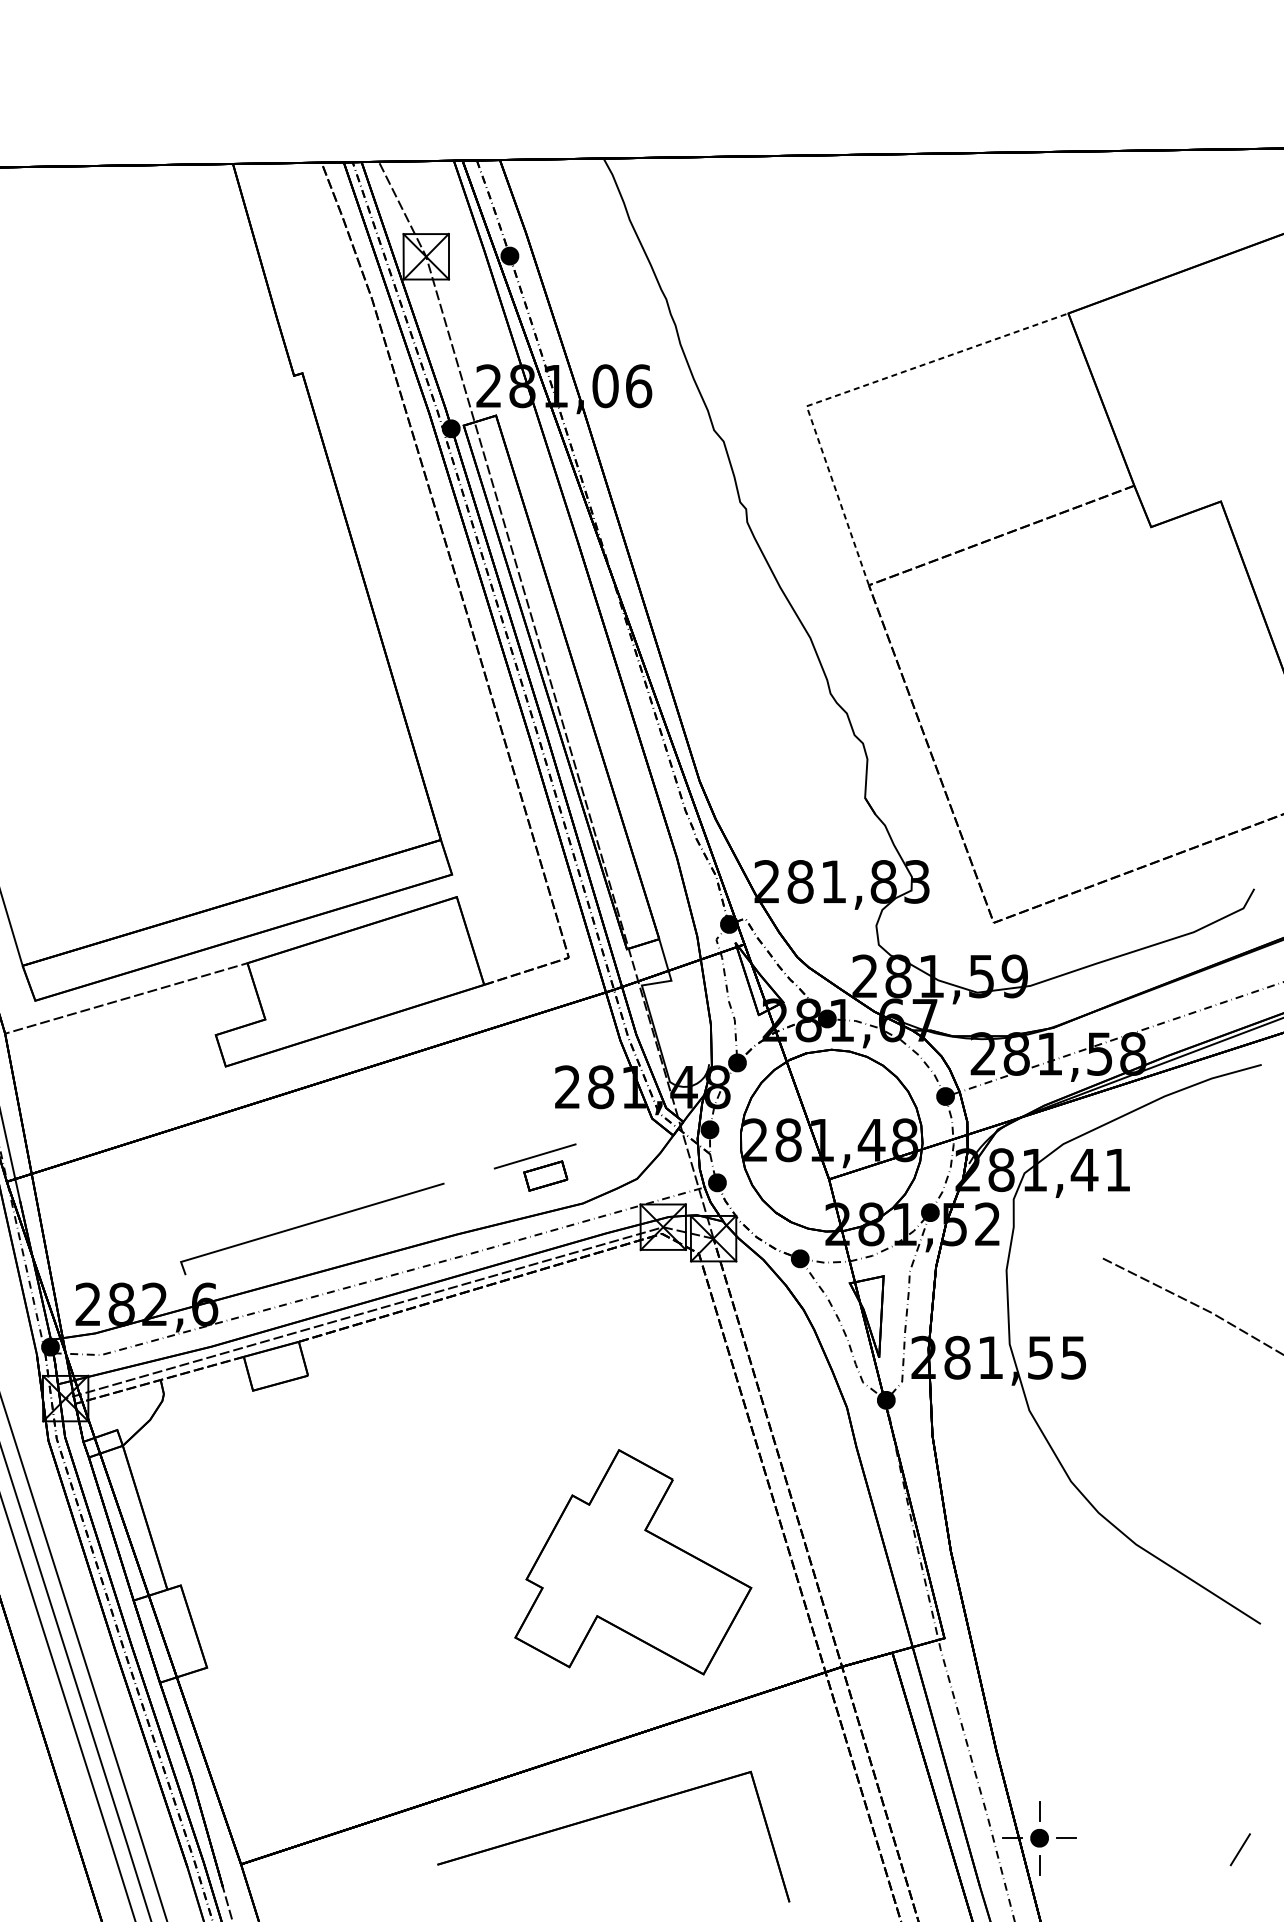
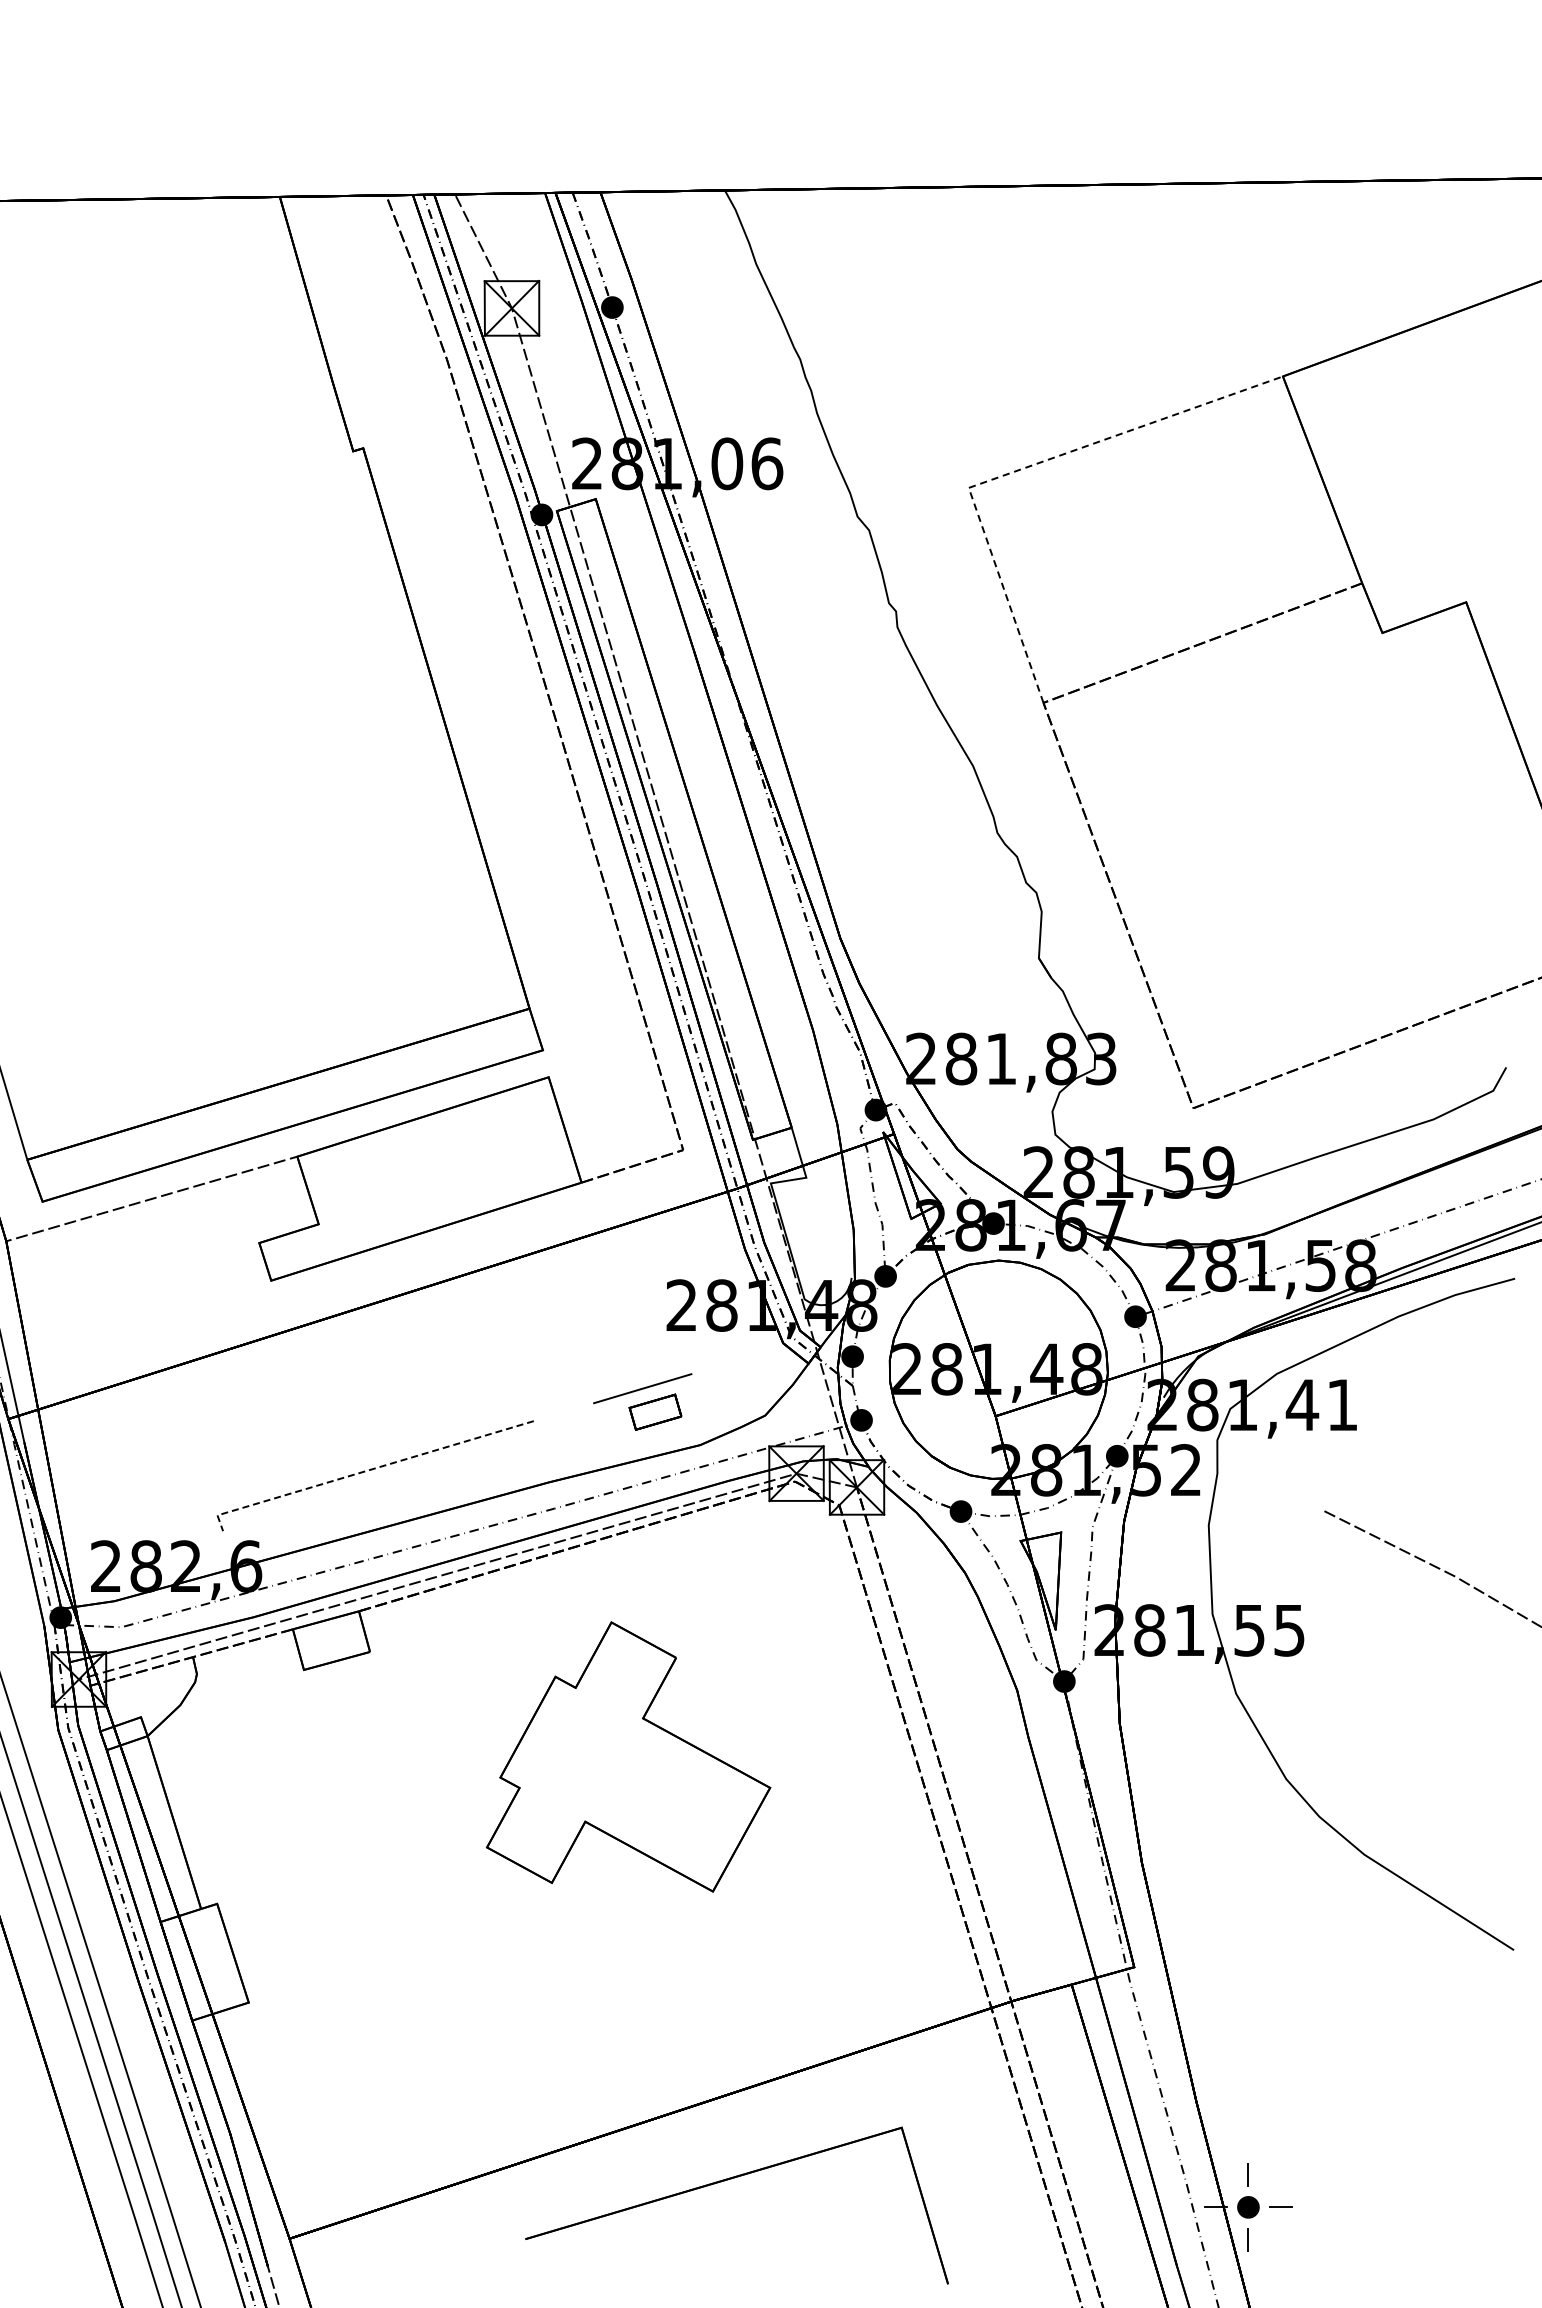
line: (305, 1224) -> (366, 1470), solid -> dashed
part: (633, 1561) -> (628, 1756), moved
line: (1240, 1849) -> (1489, 2220), removed

